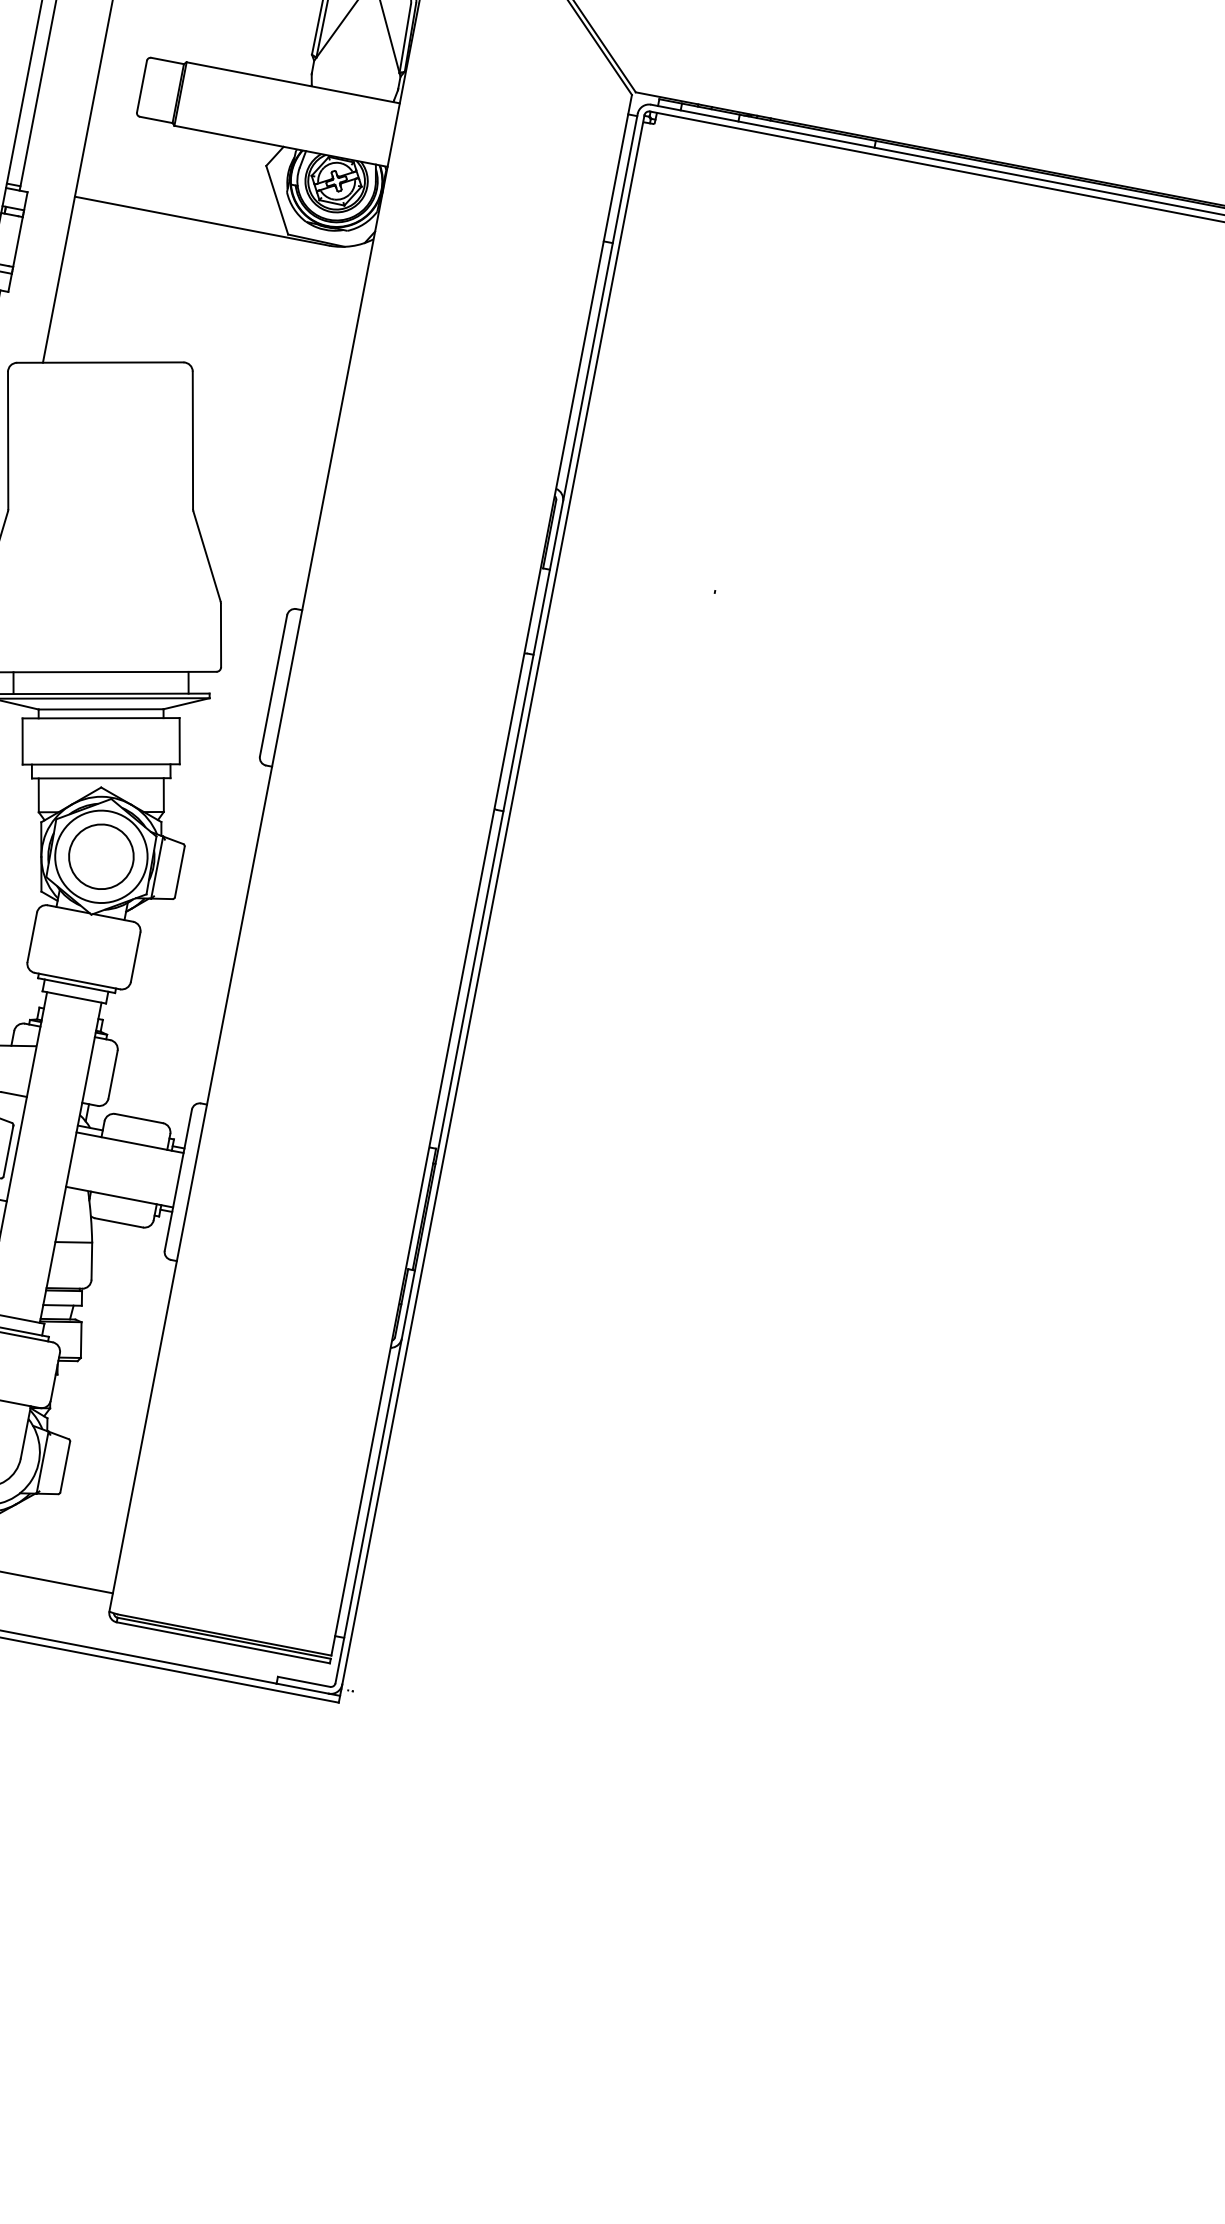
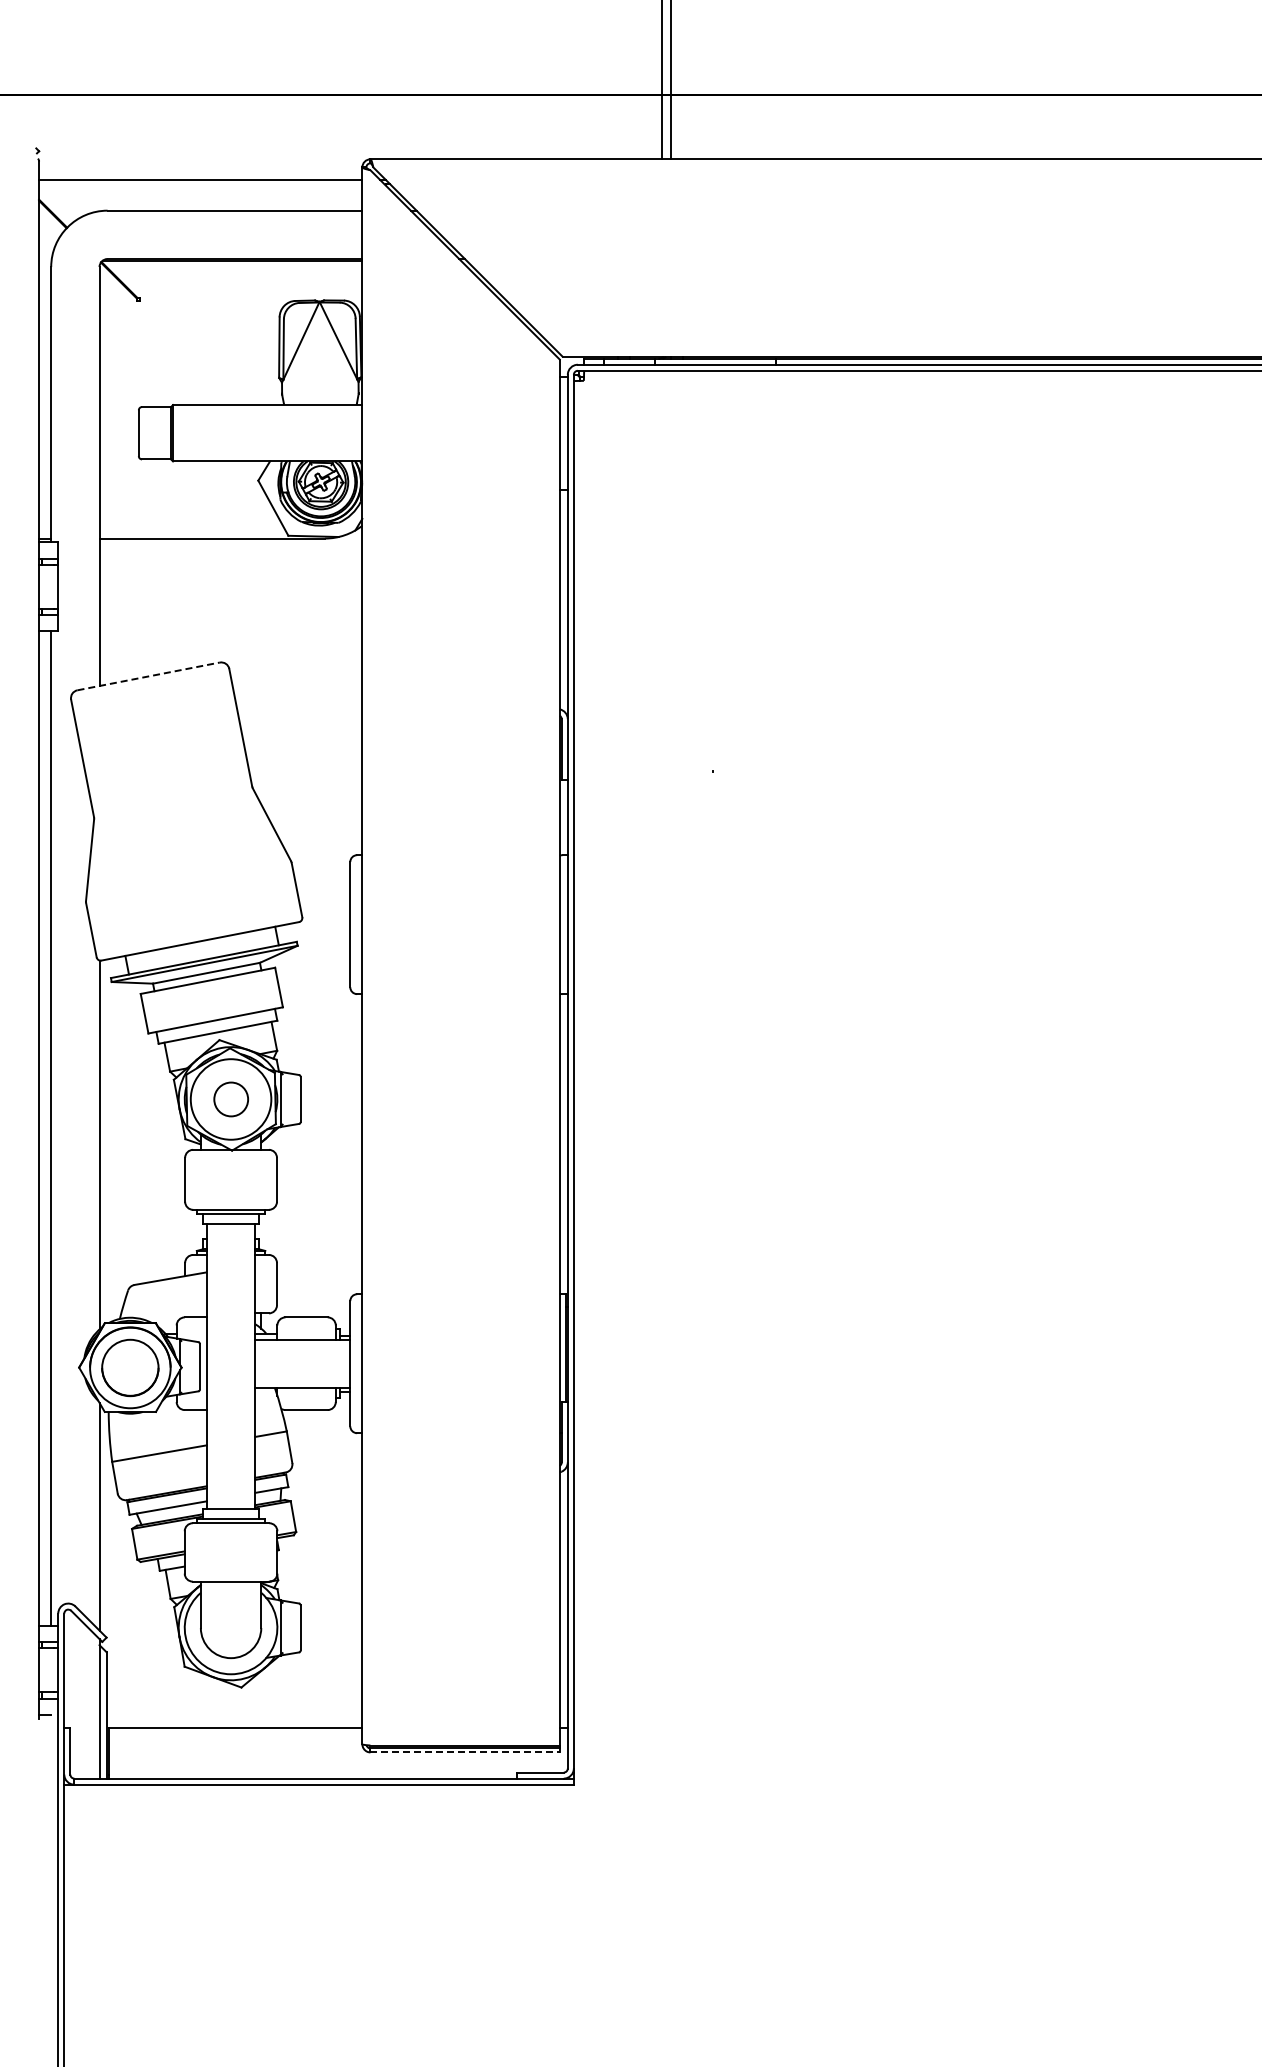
line: (101, 362) -> (149, 676), solid -> dashed
circle: (101, 856) -> (231, 1099), size x0.6
line: (223, 1642) -> (465, 1752), solid -> dashed

